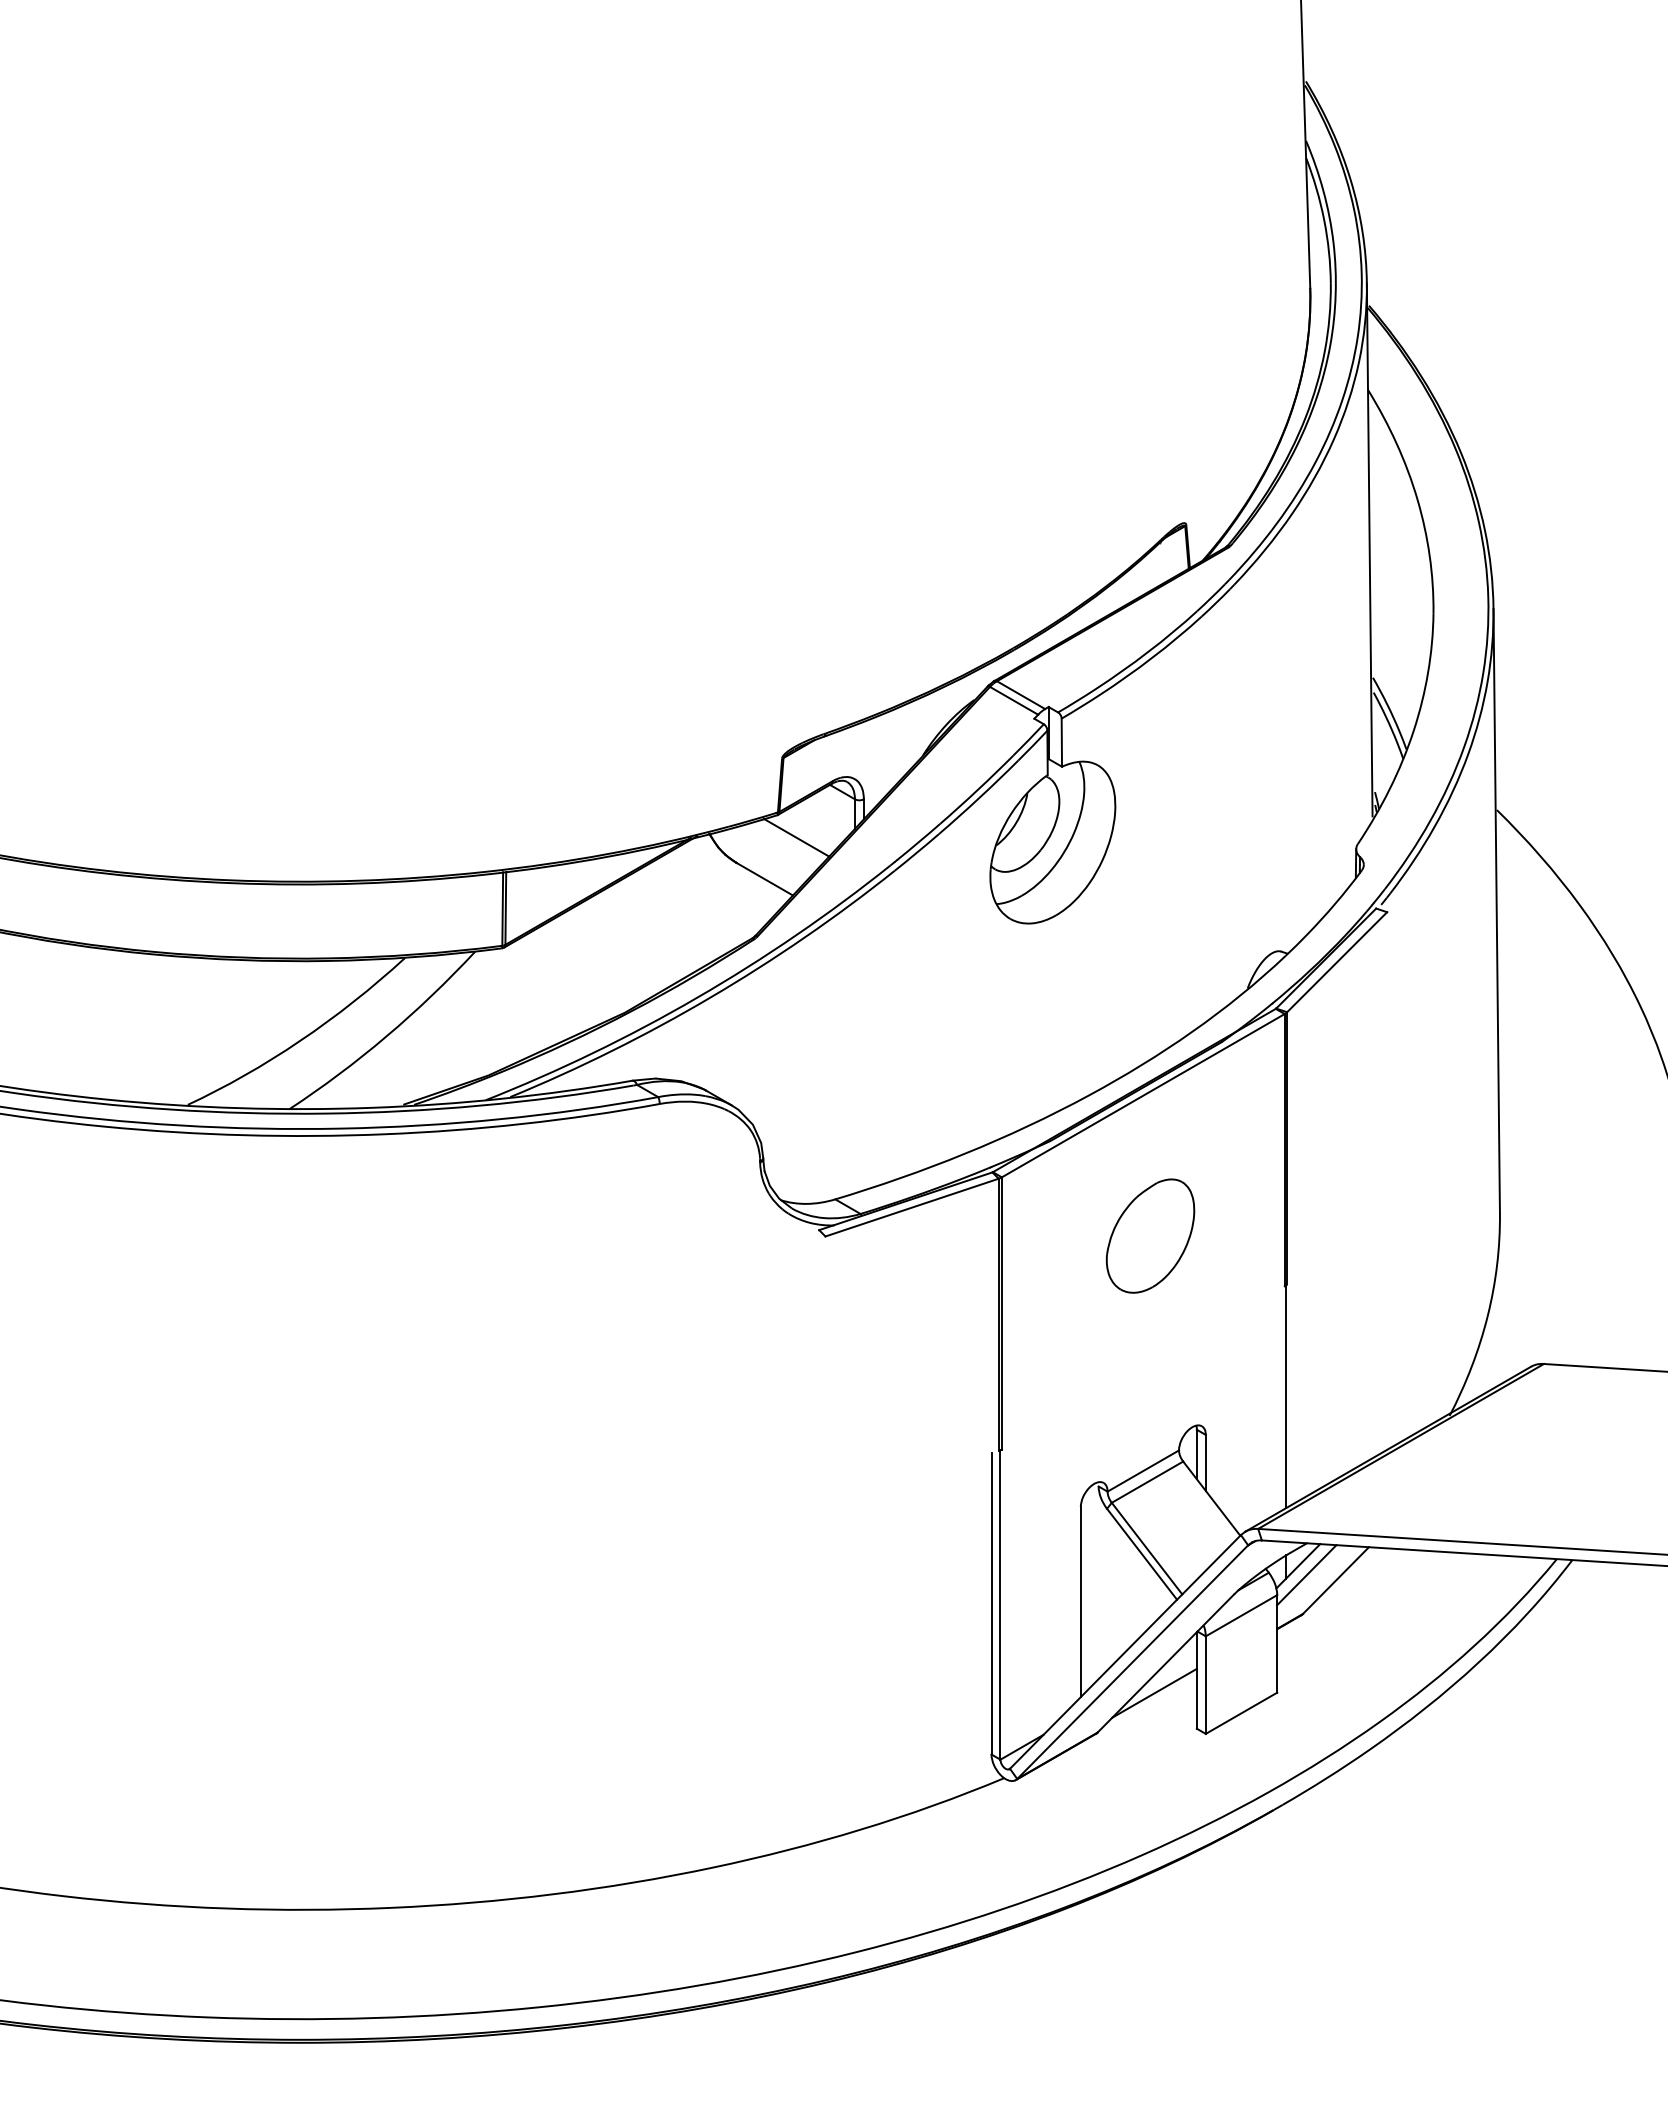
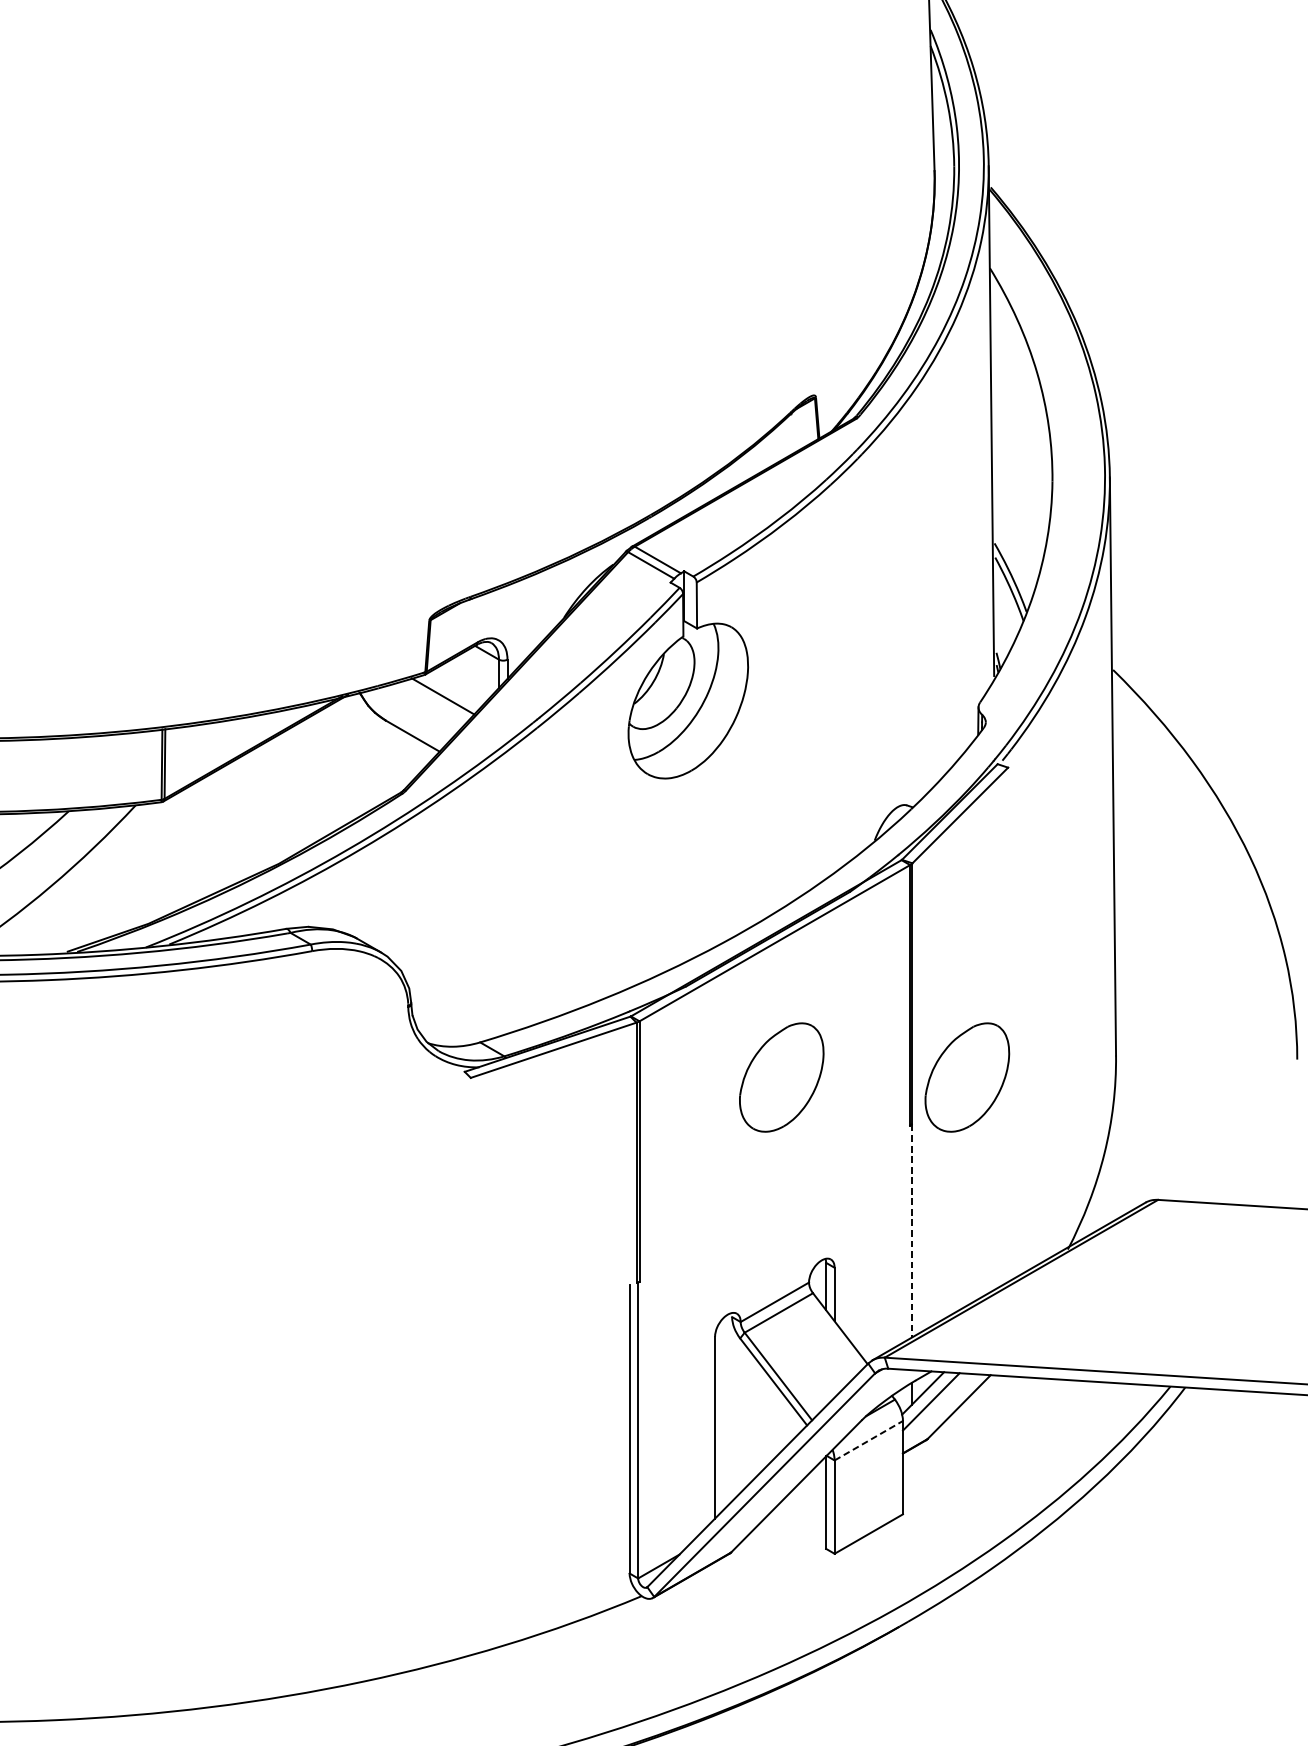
part: (1344, 1235) -> (967, 1076), added
line: (1286, 1397) -> (911, 1231), solid -> dashed
line: (1241, 1615) -> (868, 1440), solid -> dashed
line: (1154, 1692) -> (785, 1514), removed

